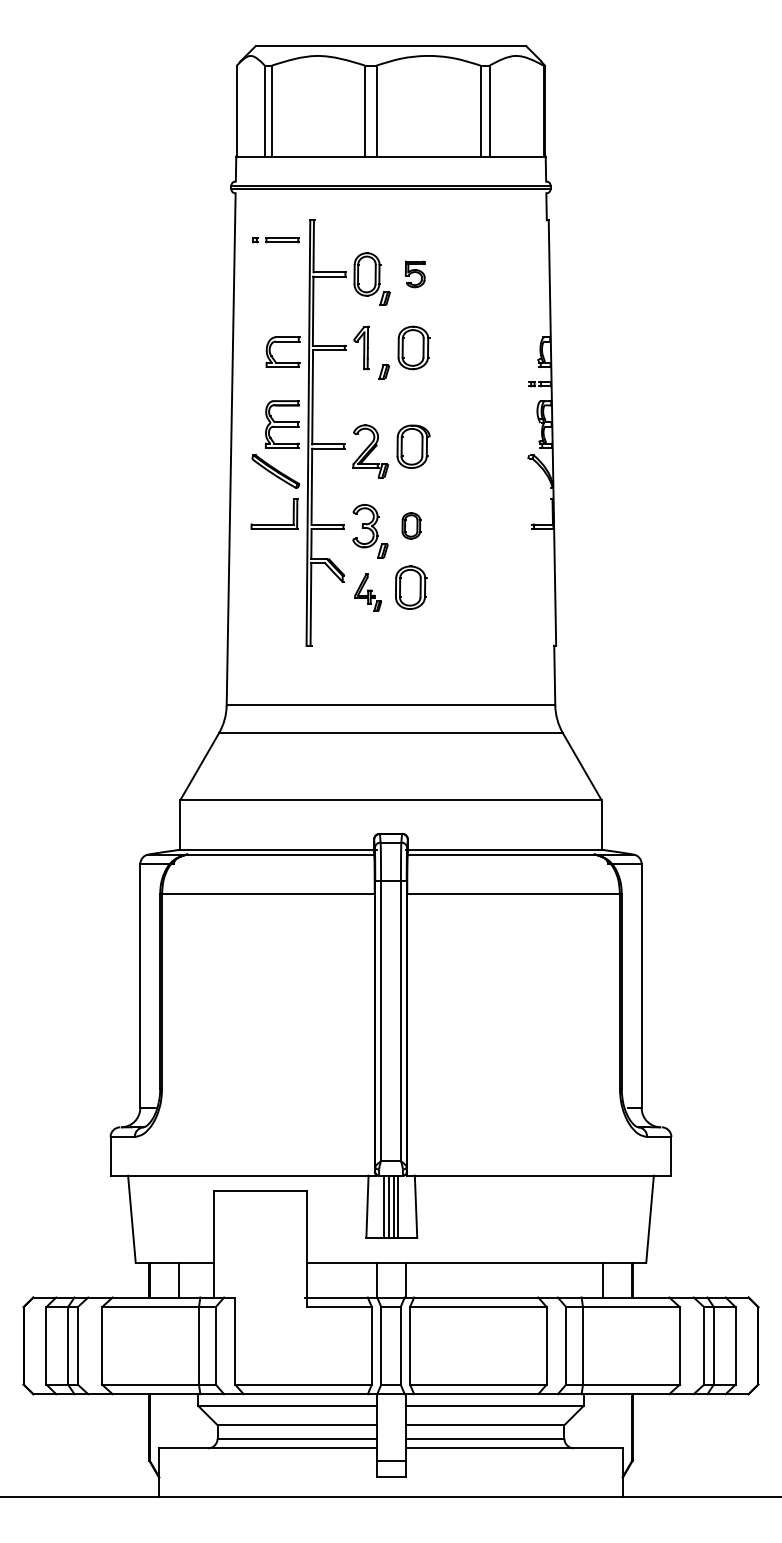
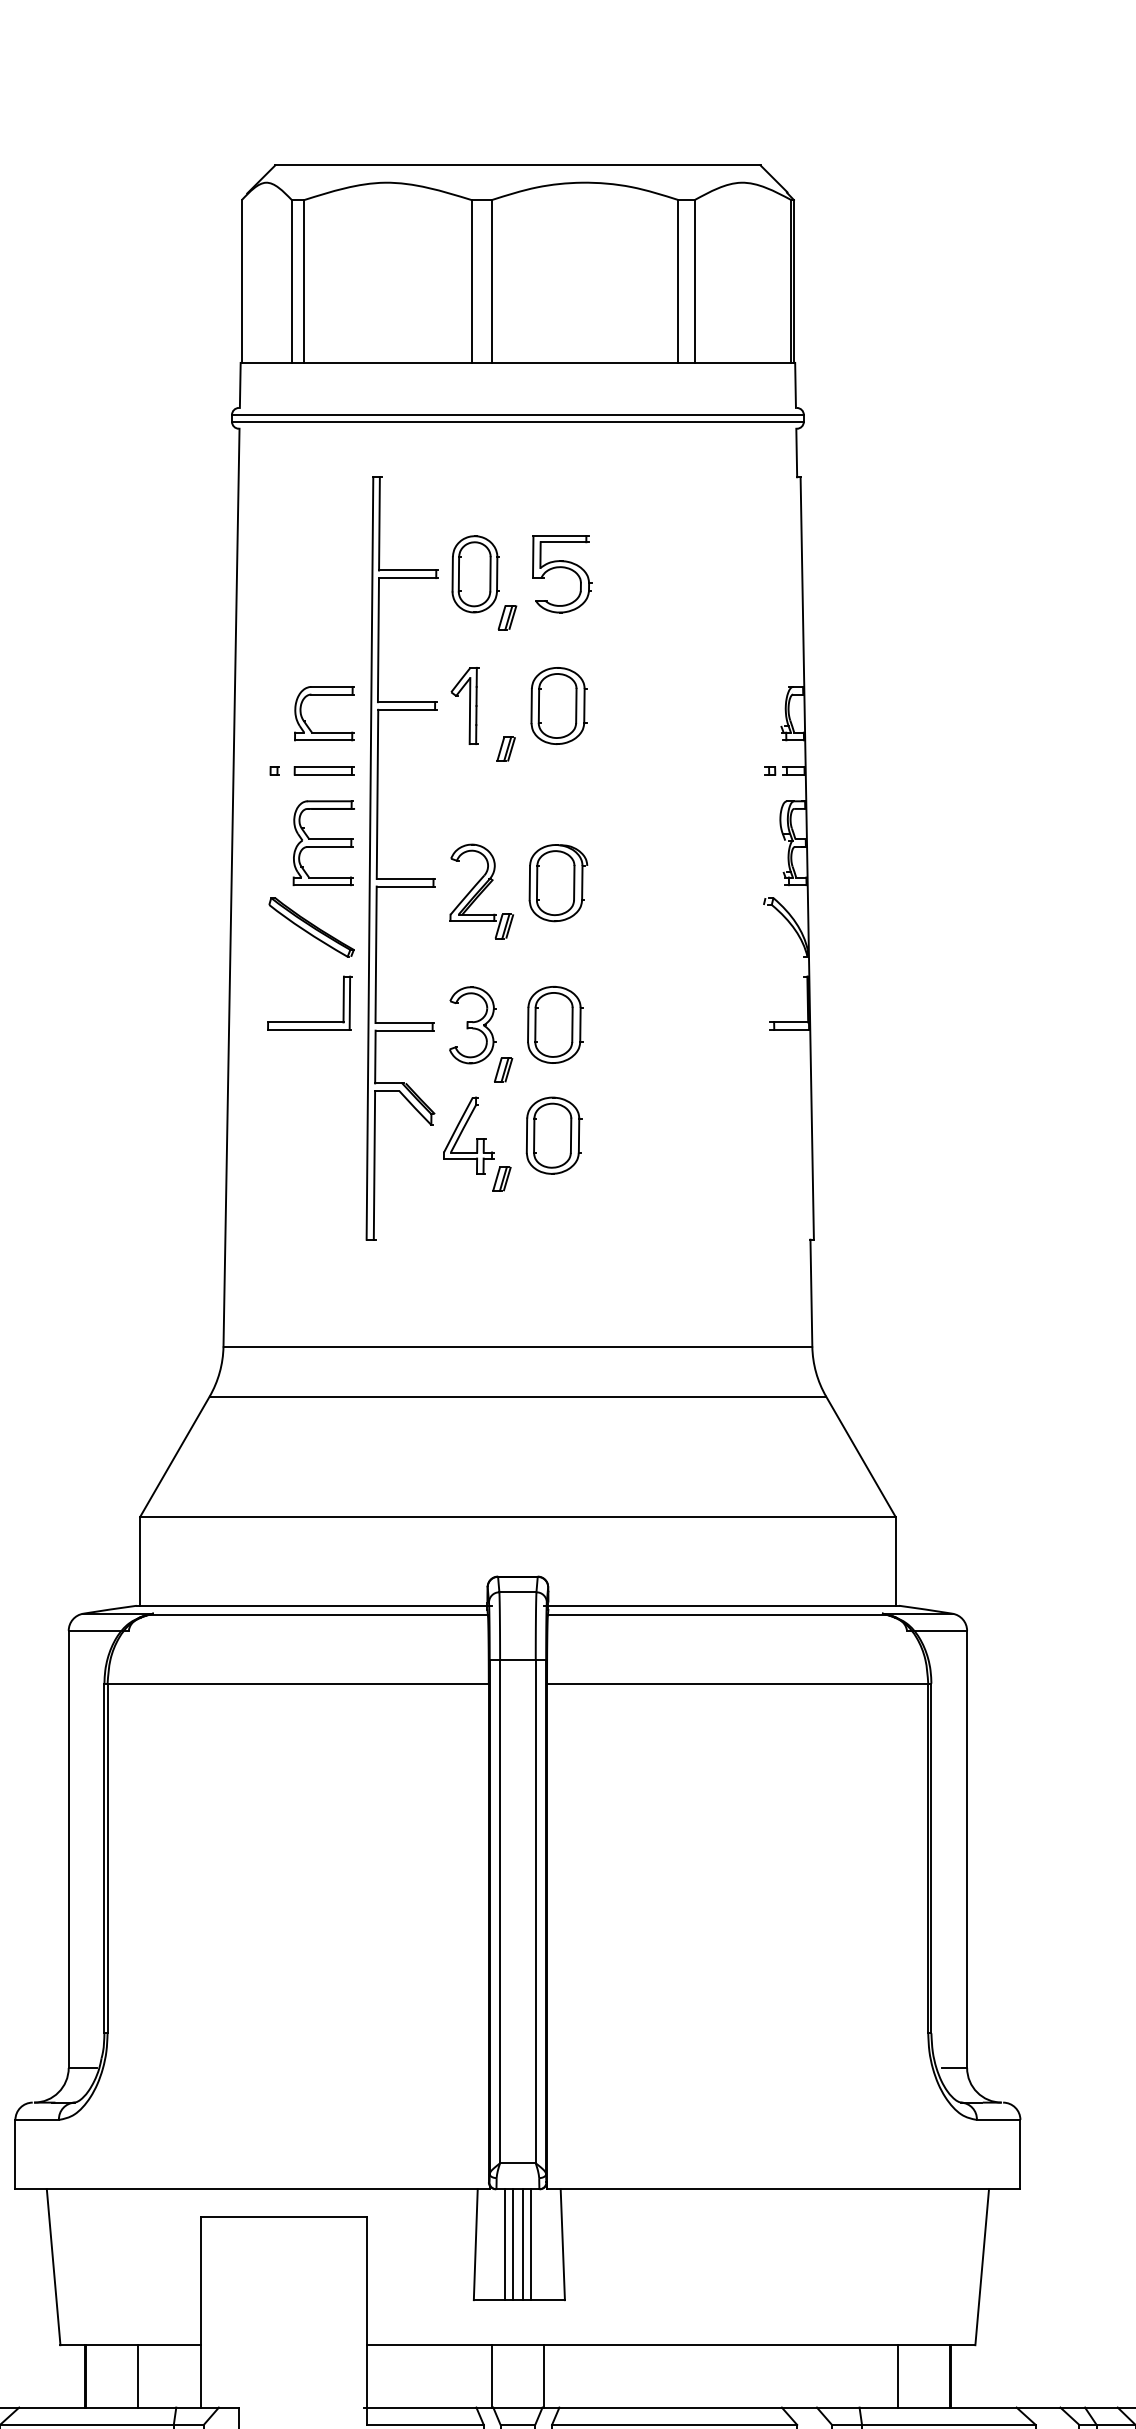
part: (275, 240) -> (310, 771), moved
part: (415, 274) -> (561, 574), size x1.67
part: (411, 525) -> (554, 1024), size x1.67
part: (367, 592) -> (475, 1144), size x1.43

